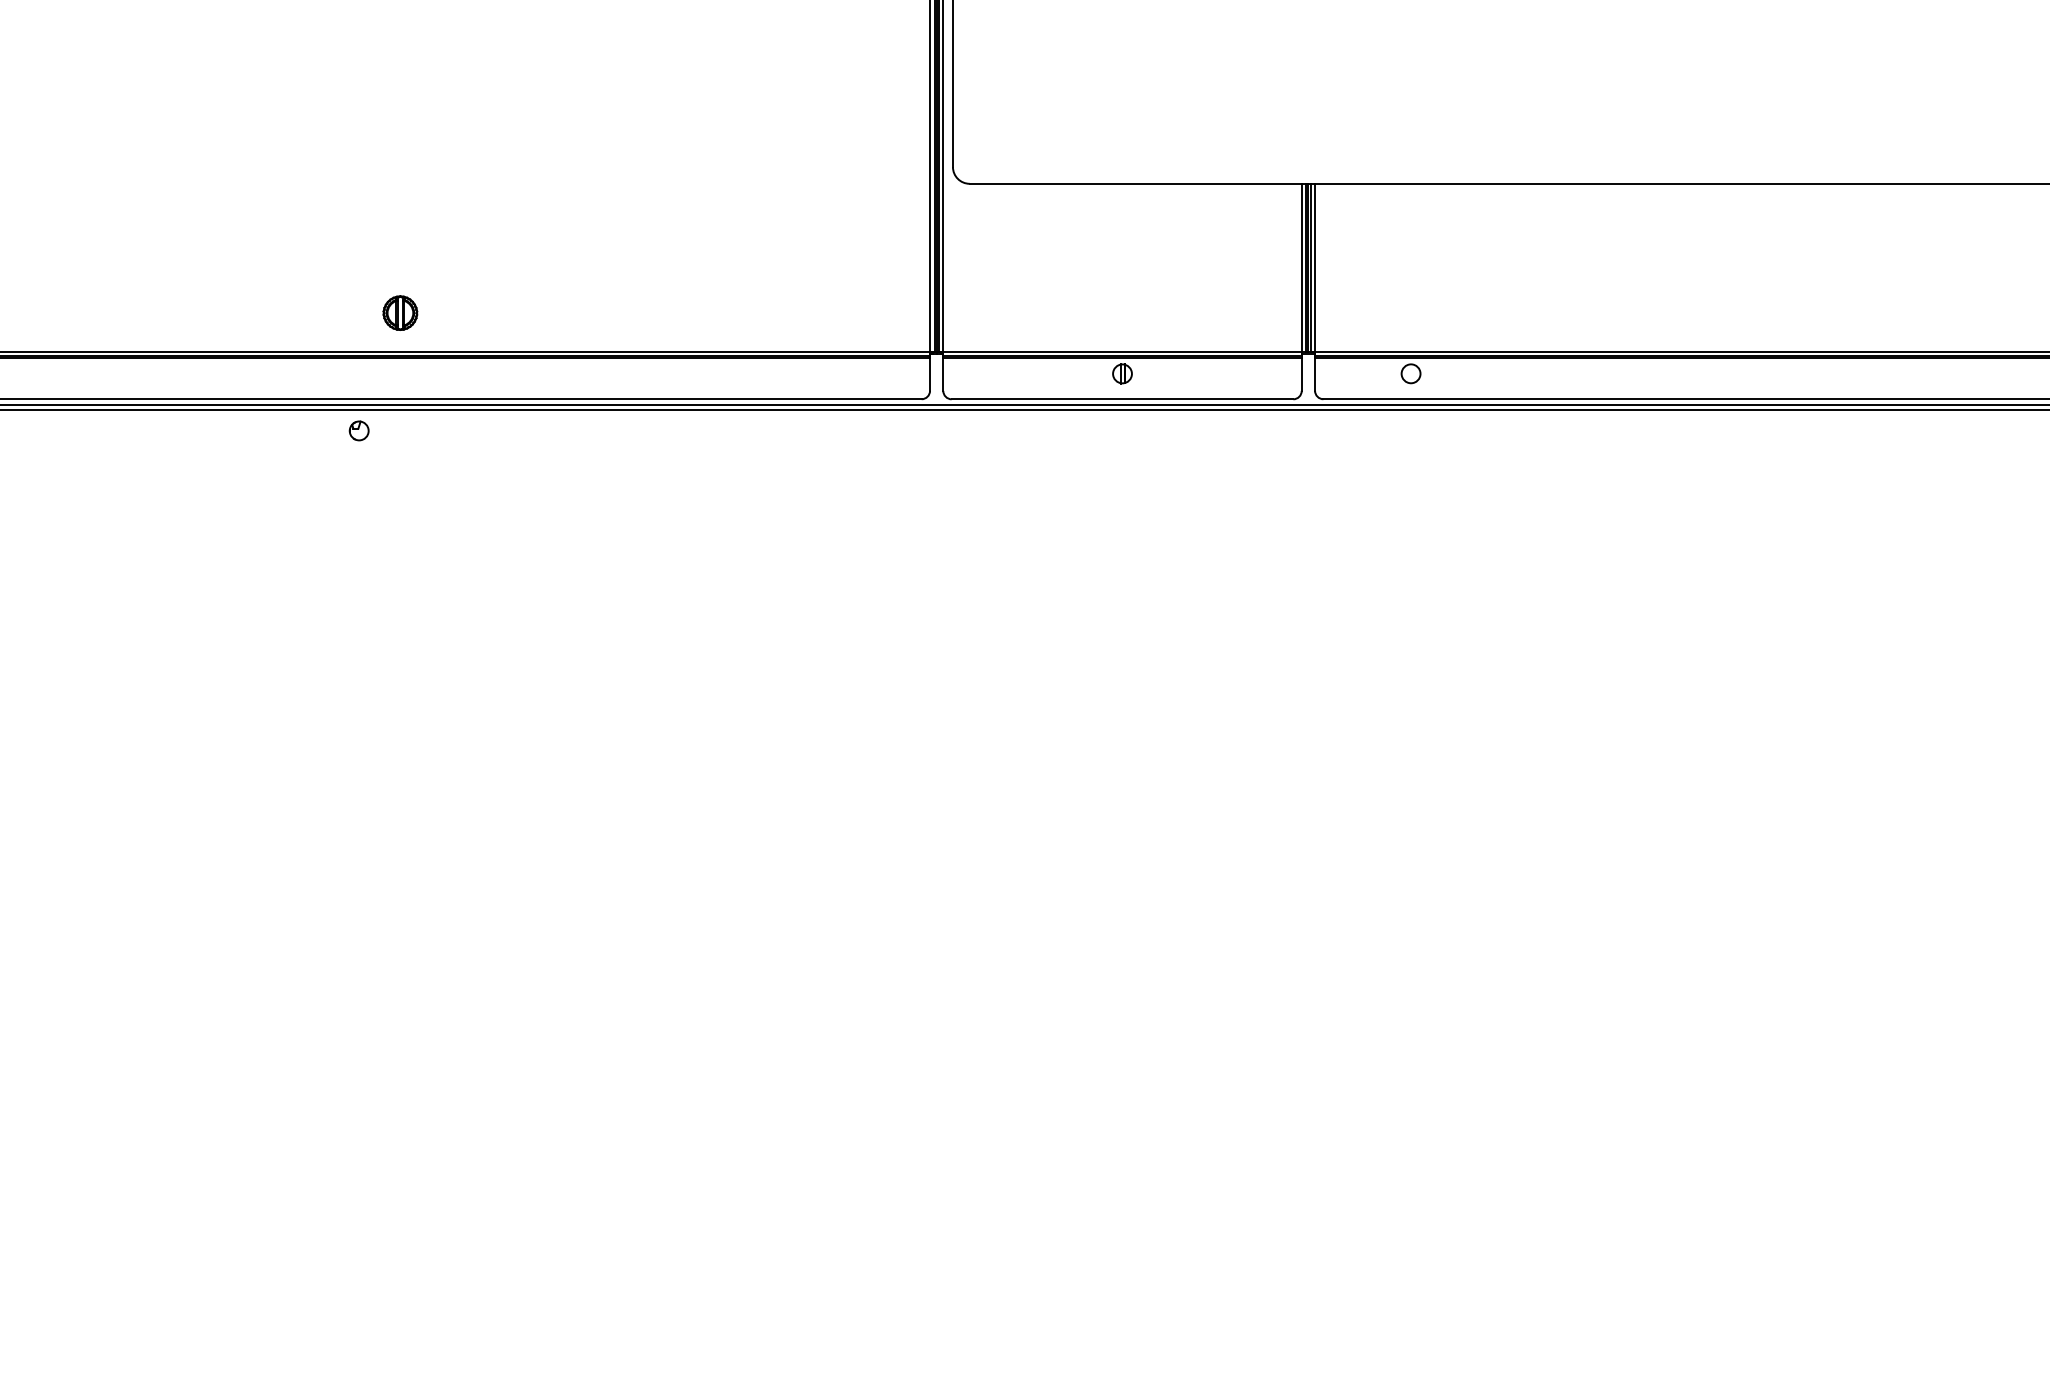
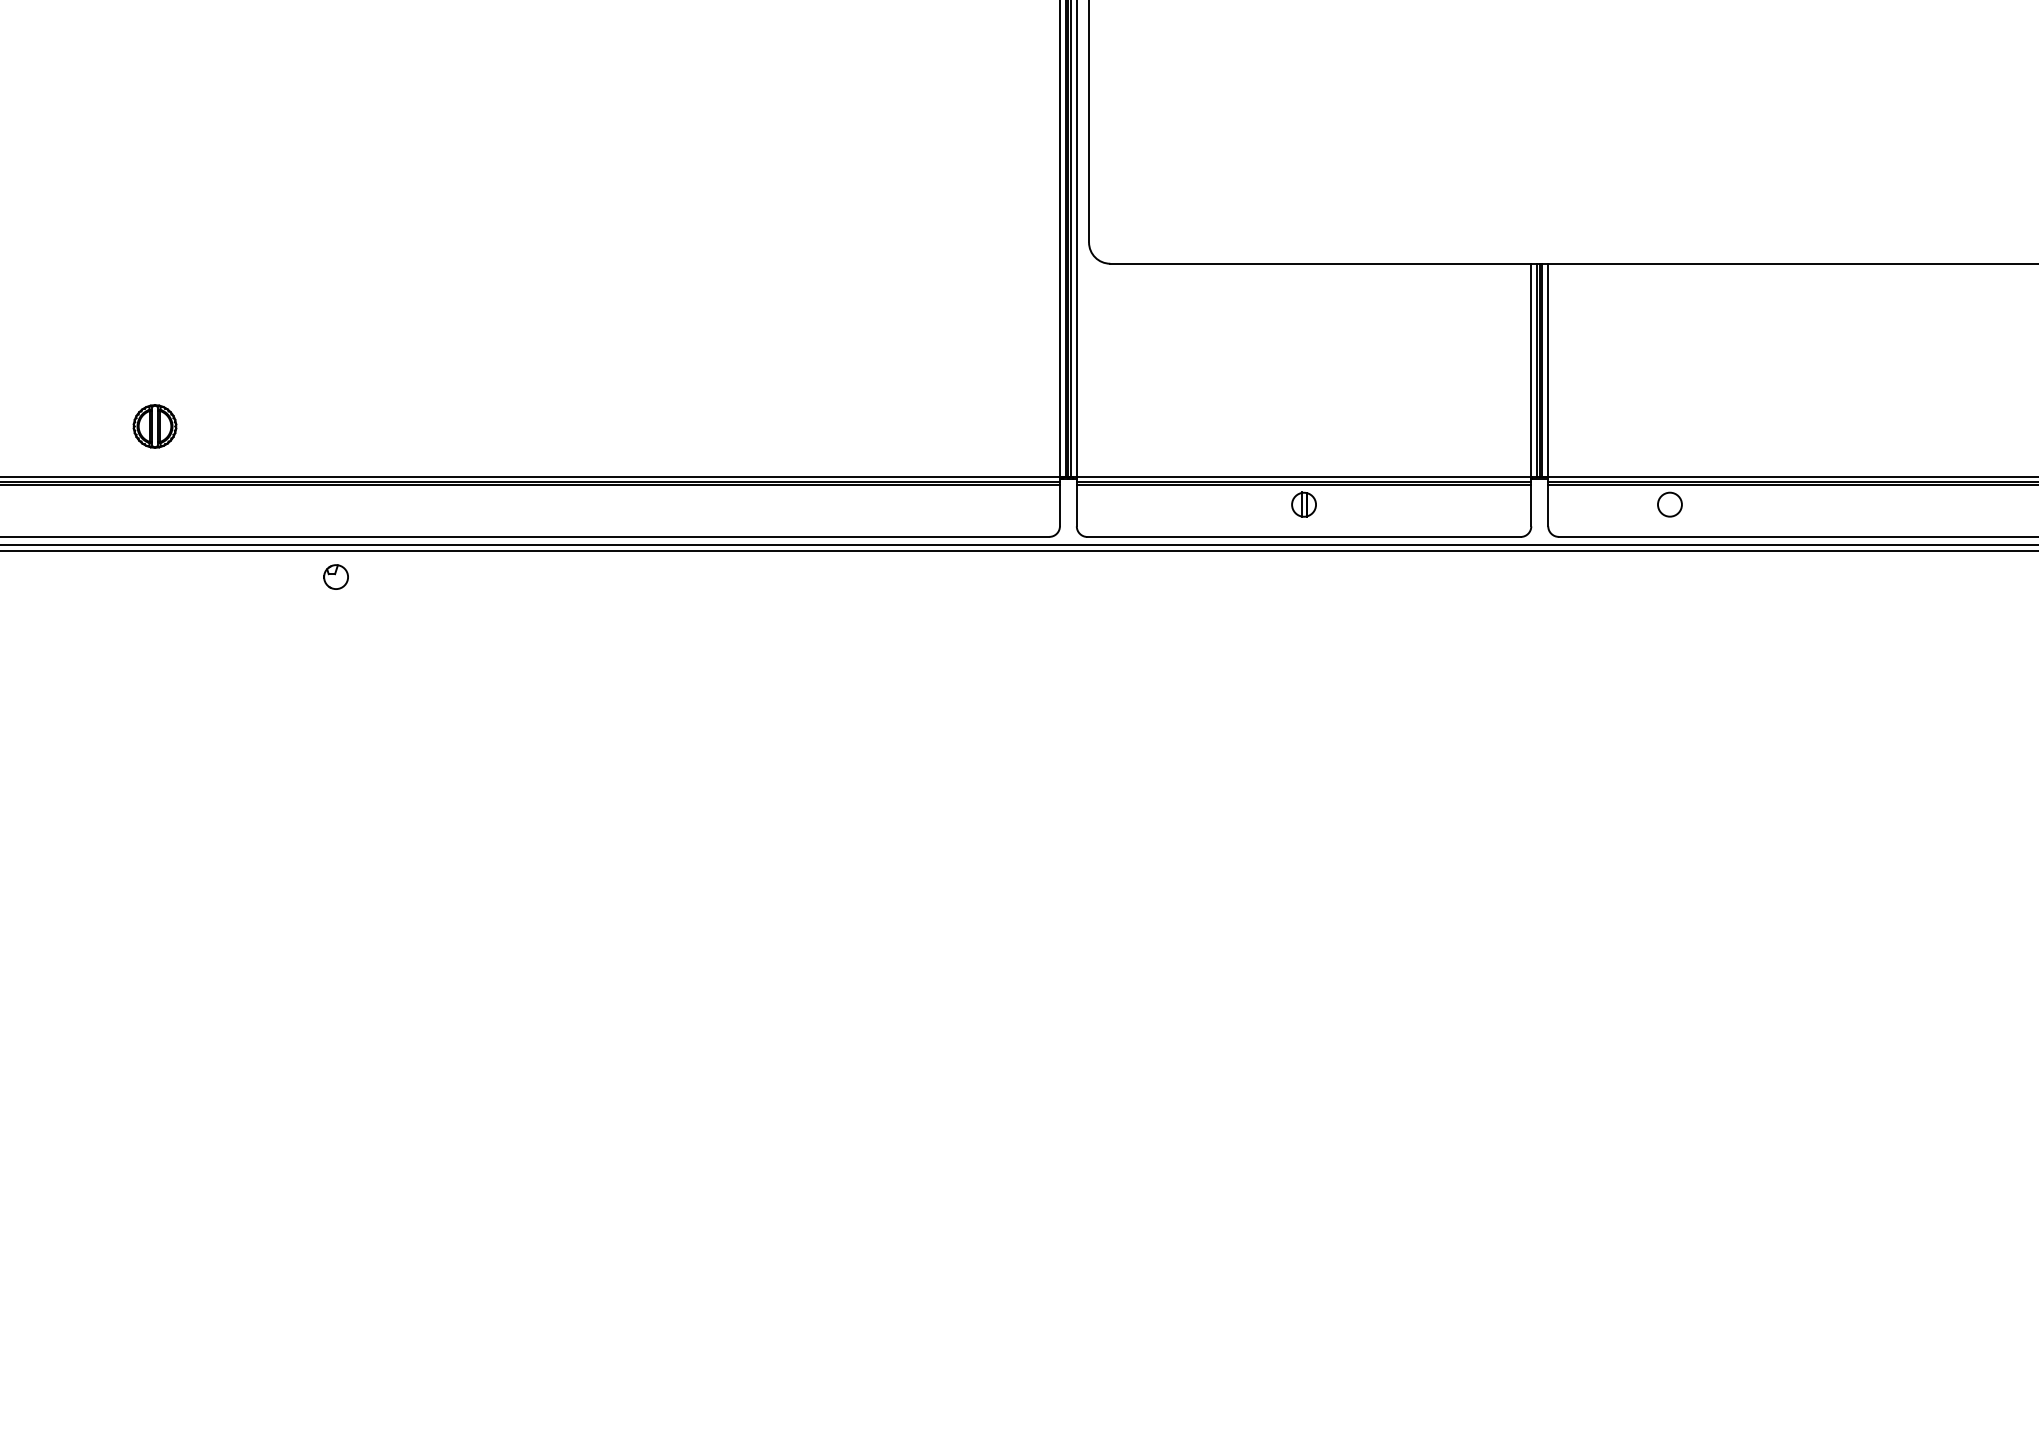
part: (400, 312) -> (155, 425), moved

